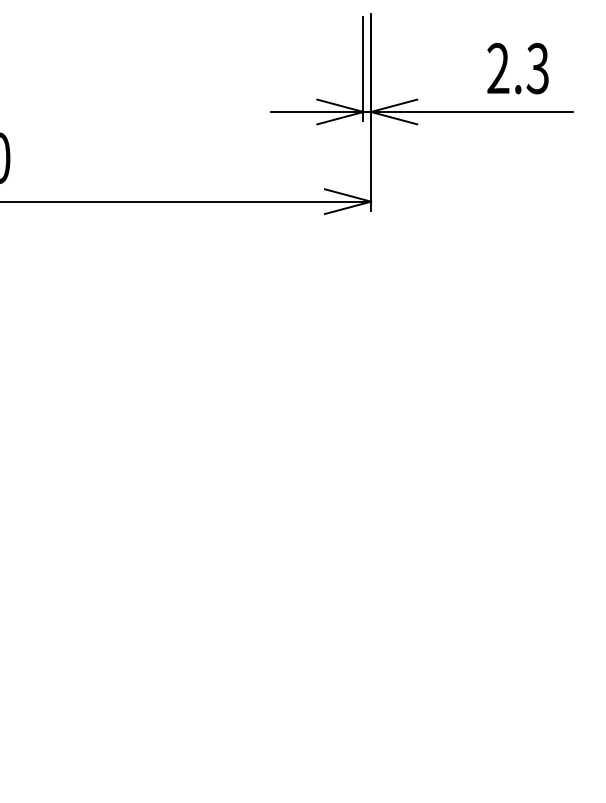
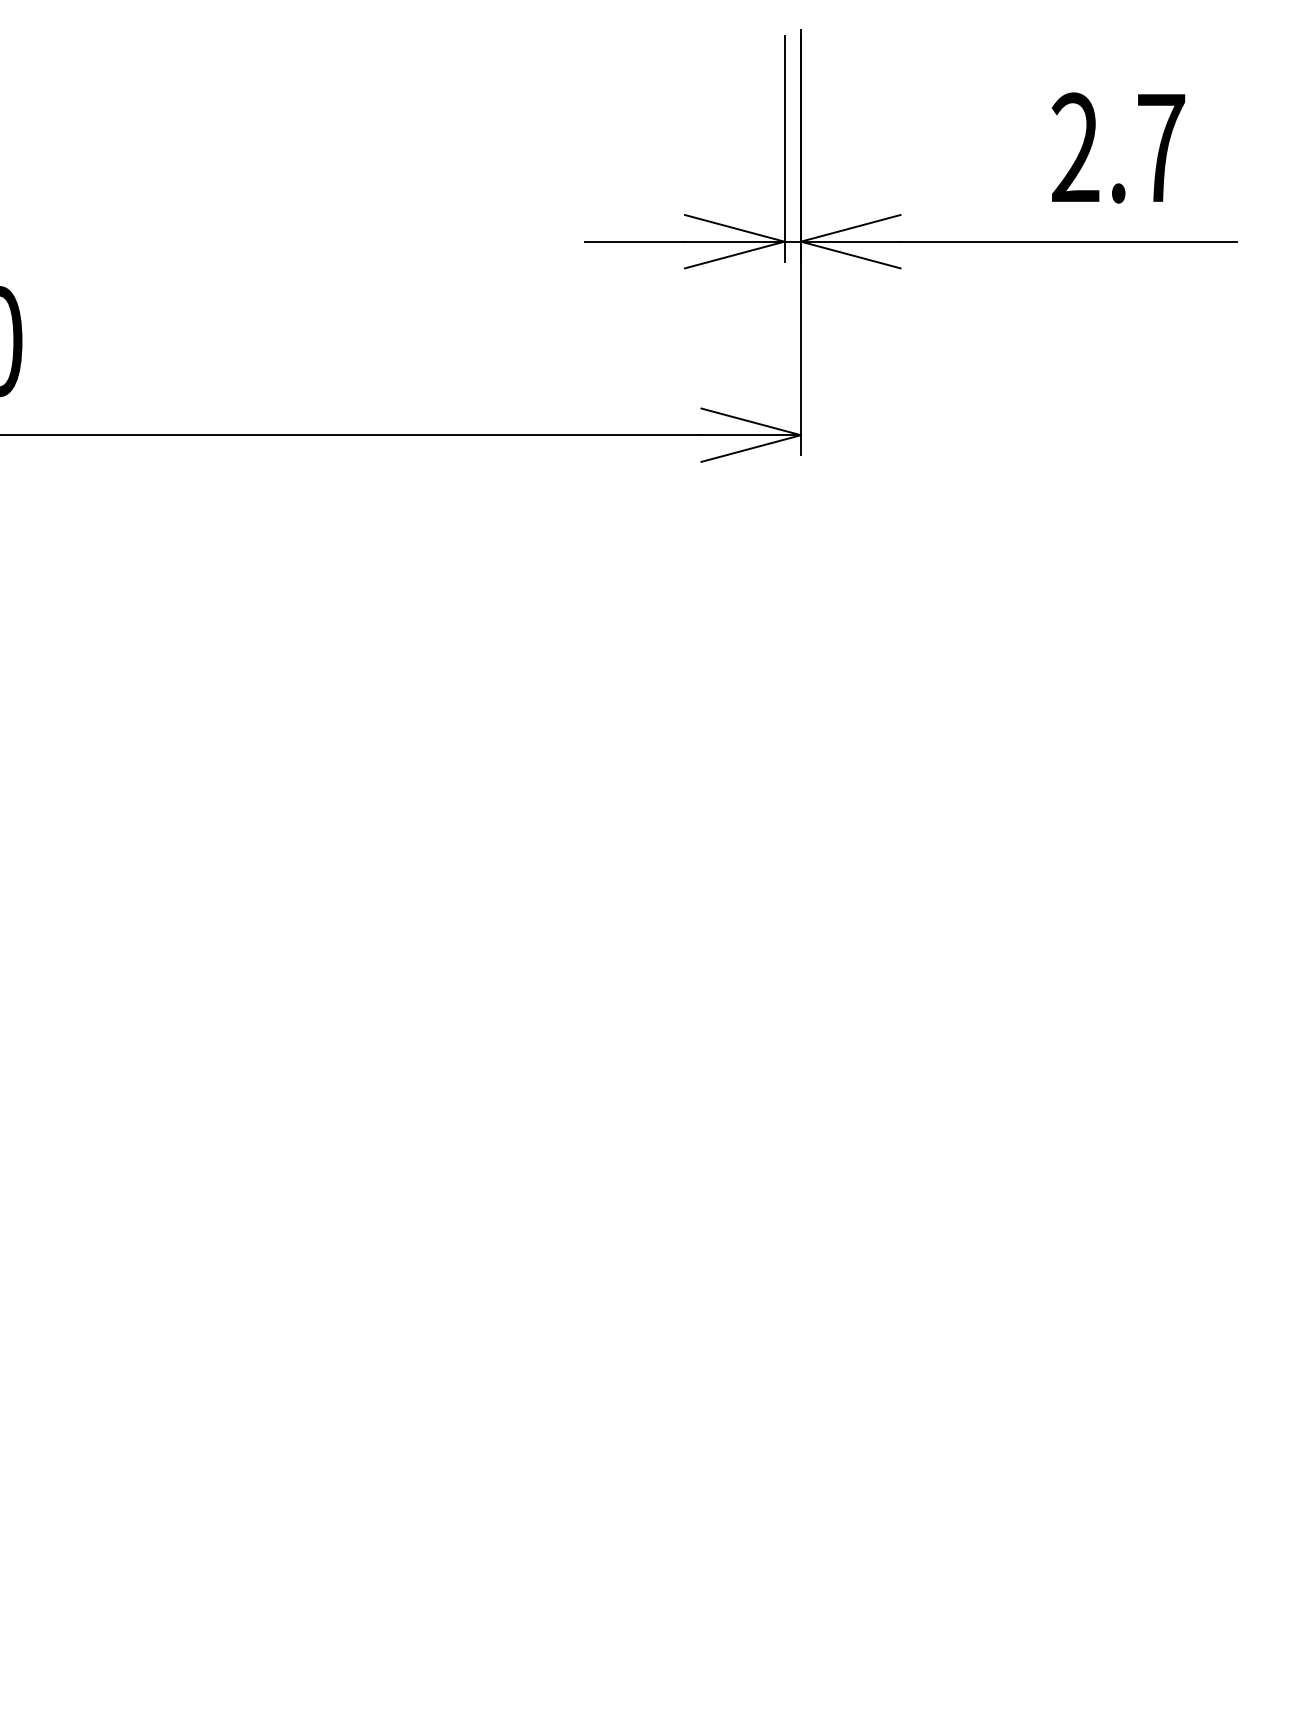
text: (537, 68) -> (1160, 147), 2.3 -> 2.7

